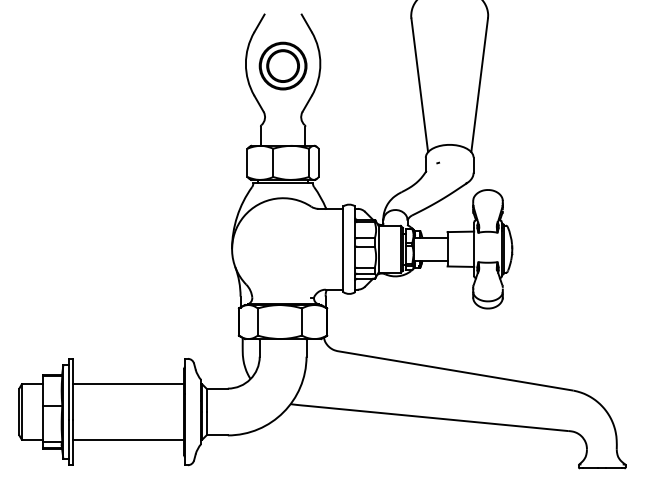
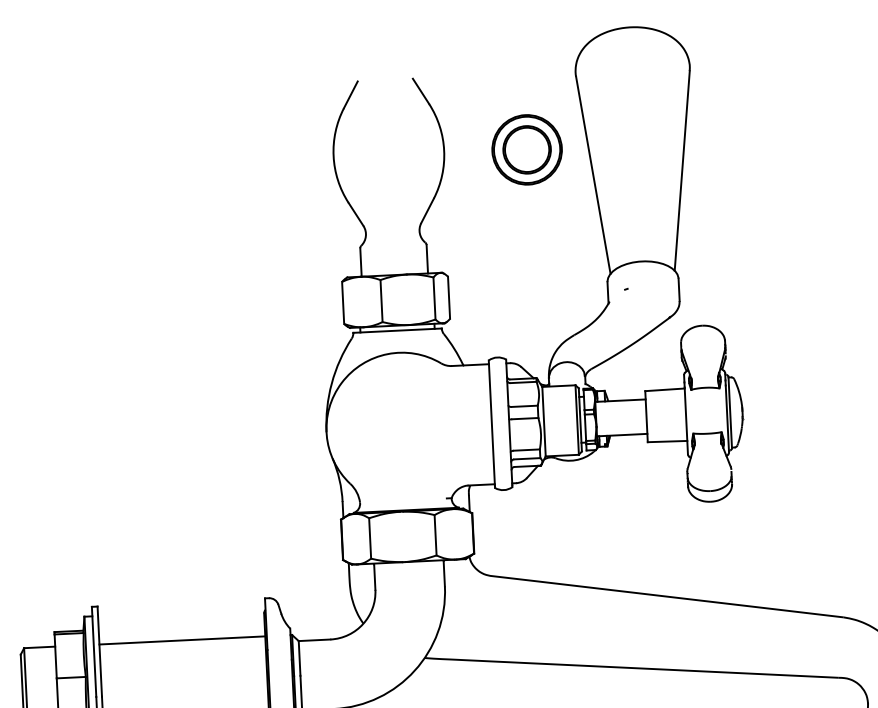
part: (282, 65) -> (526, 149), moved

